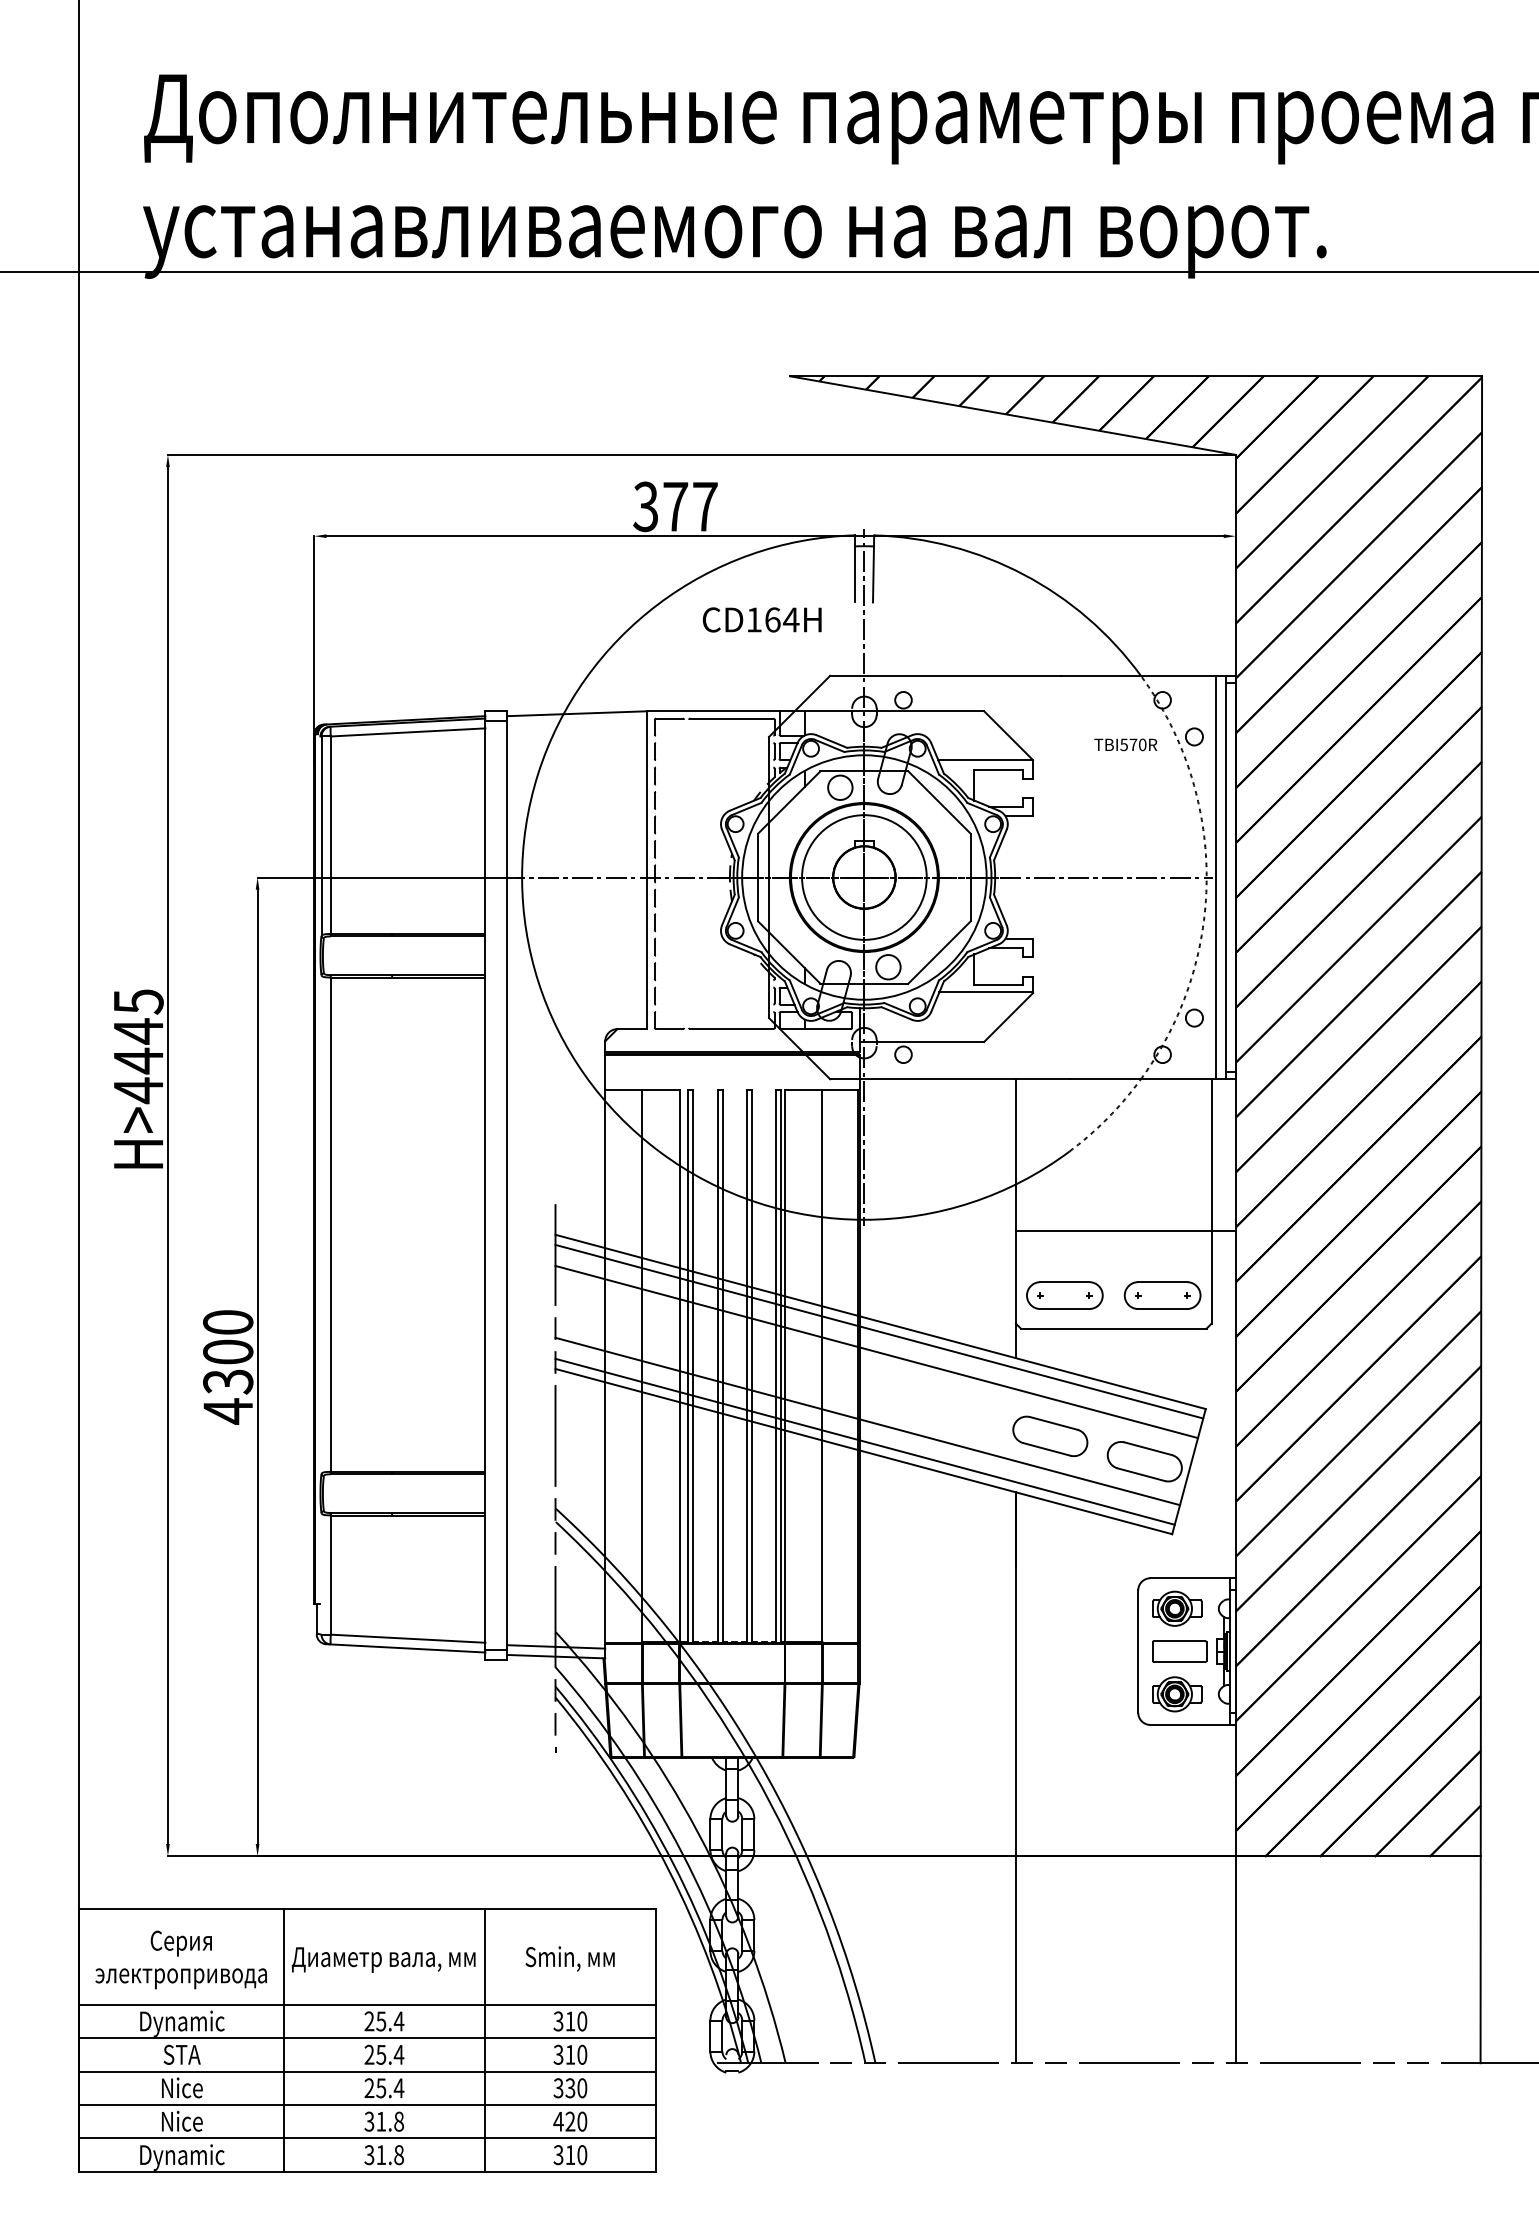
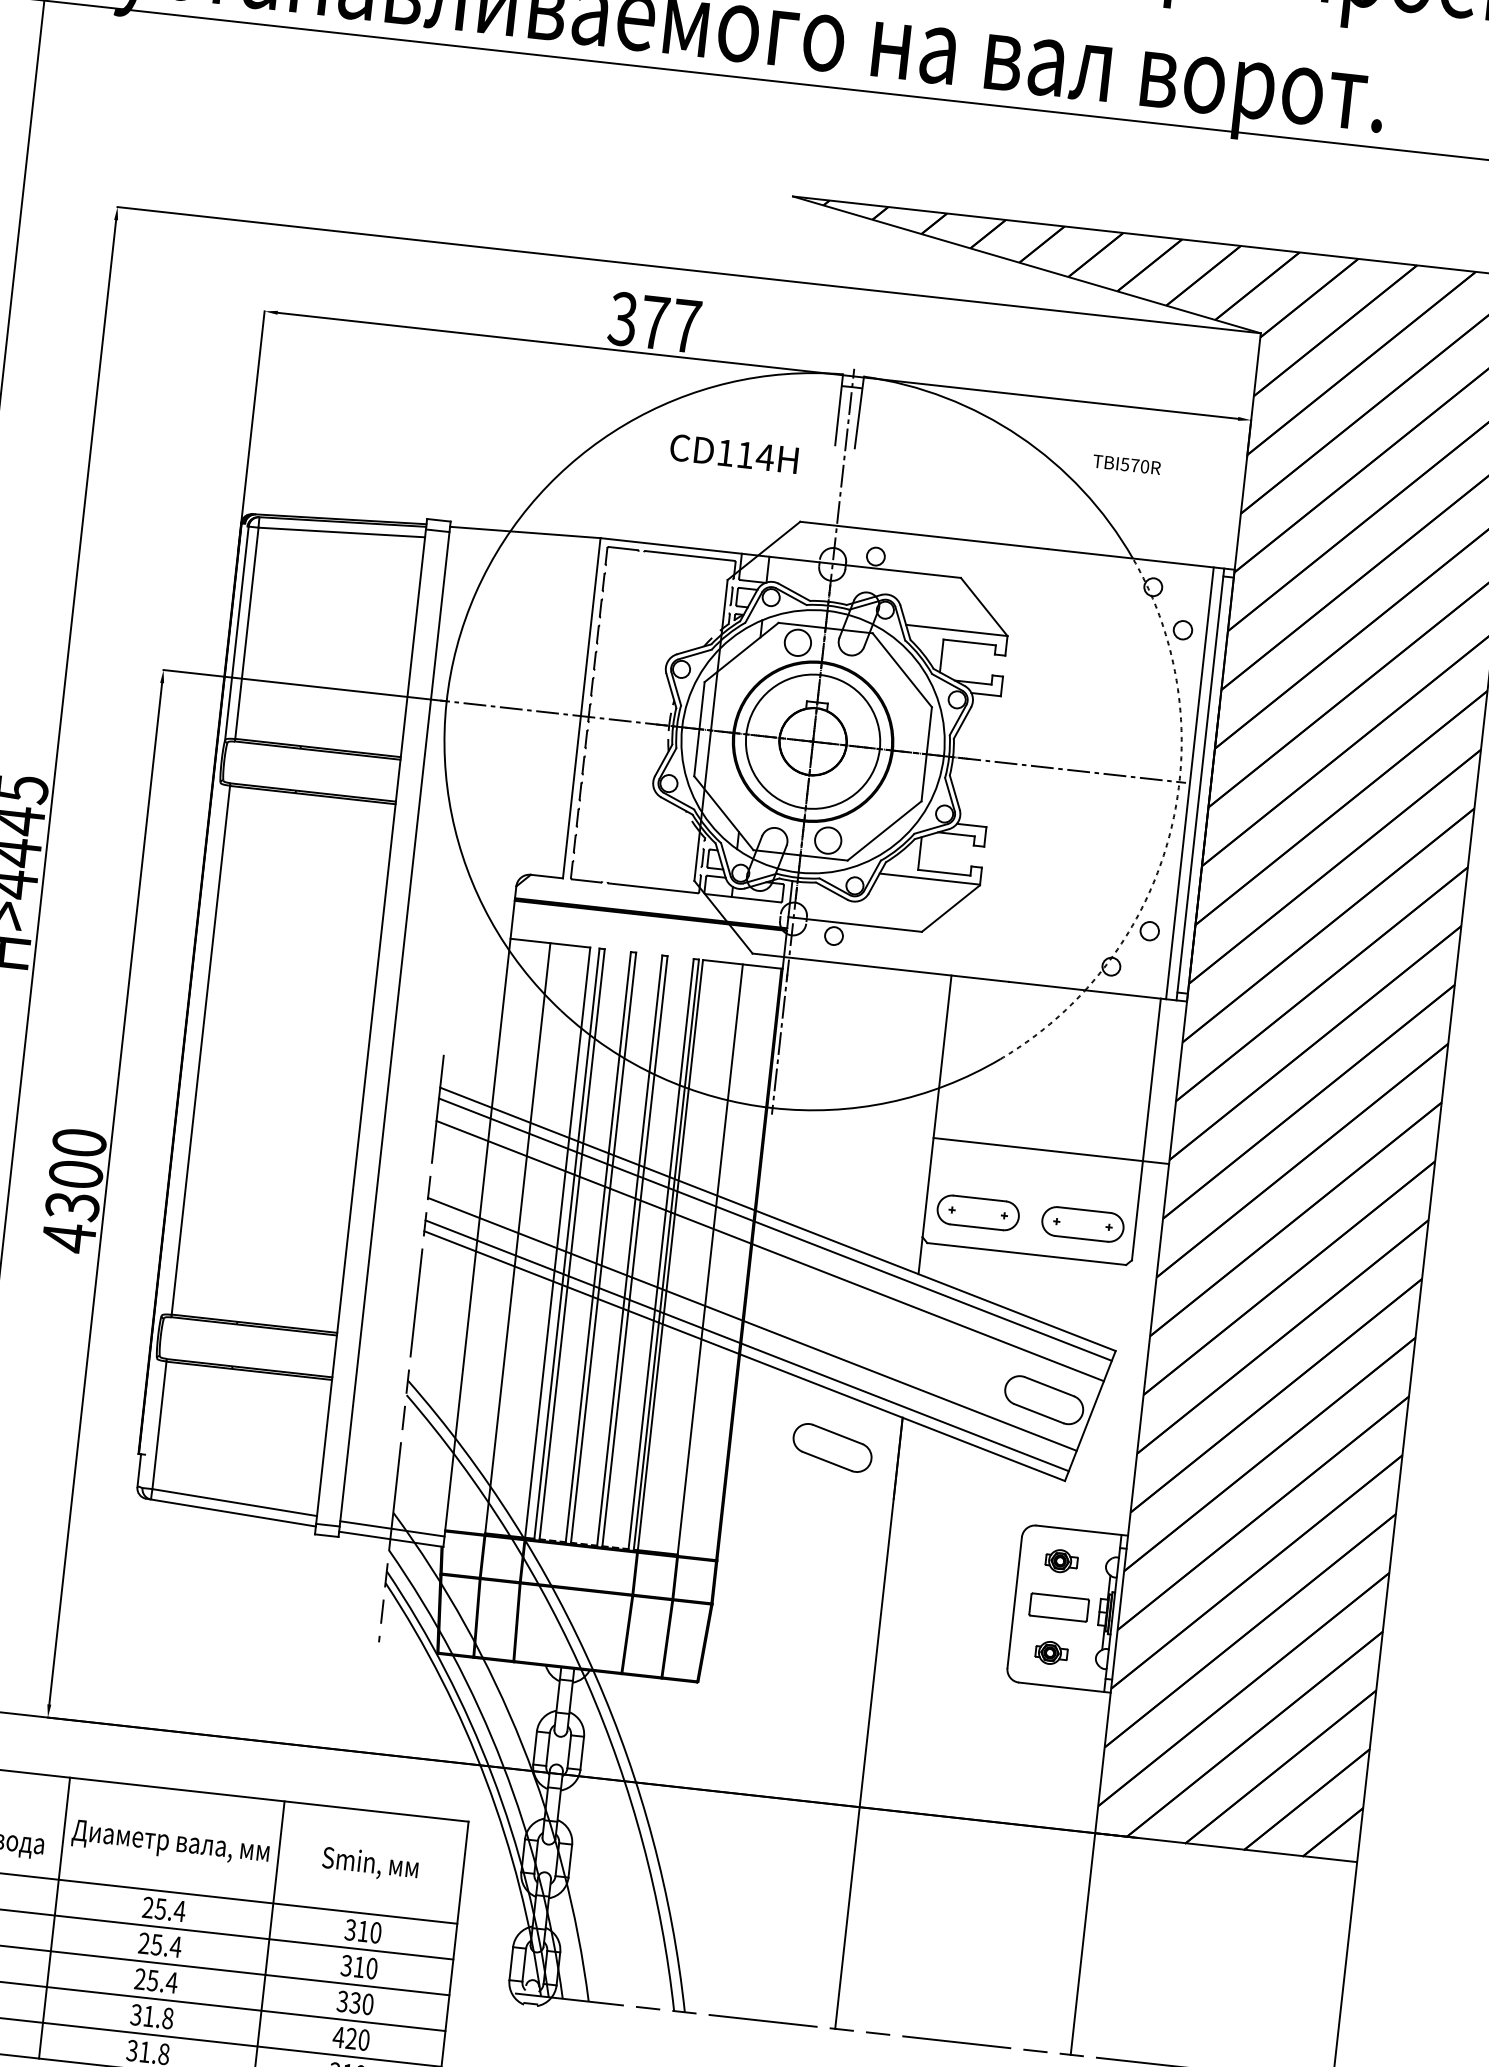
text: (772, 619) -> (745, 454), CD164H -> CD114H
text: (1125, 744) -> (1126, 464), moved
part: (1050, 1436) -> (832, 1448), moved
part: (1177, 1608) -> (1061, 1561), size x0.6
part: (1177, 1694) -> (1051, 1653), size x0.6

